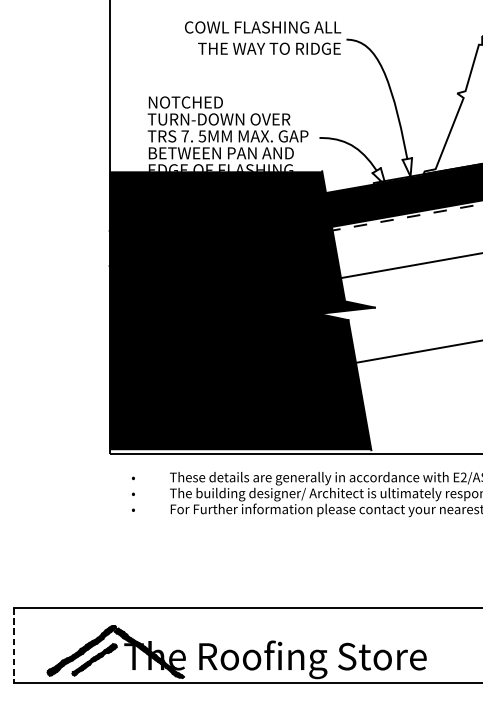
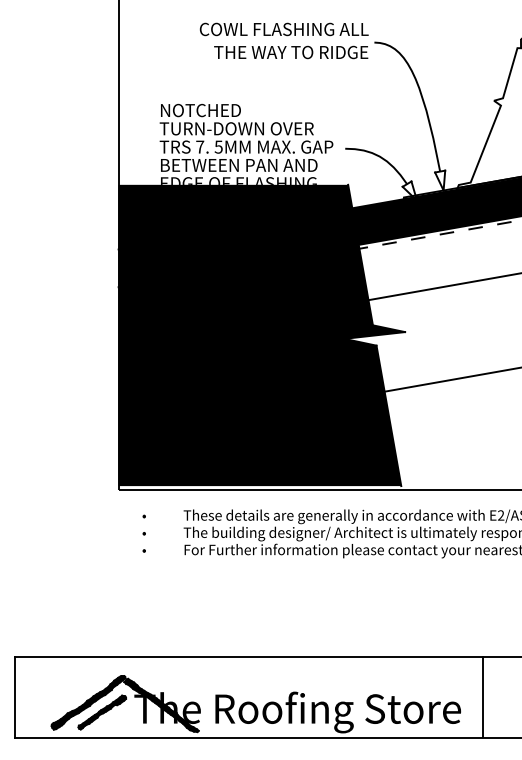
line: (14, 645) -> (15, 697), dashed -> solid
line: (446, 645) -> (482, 696), added

